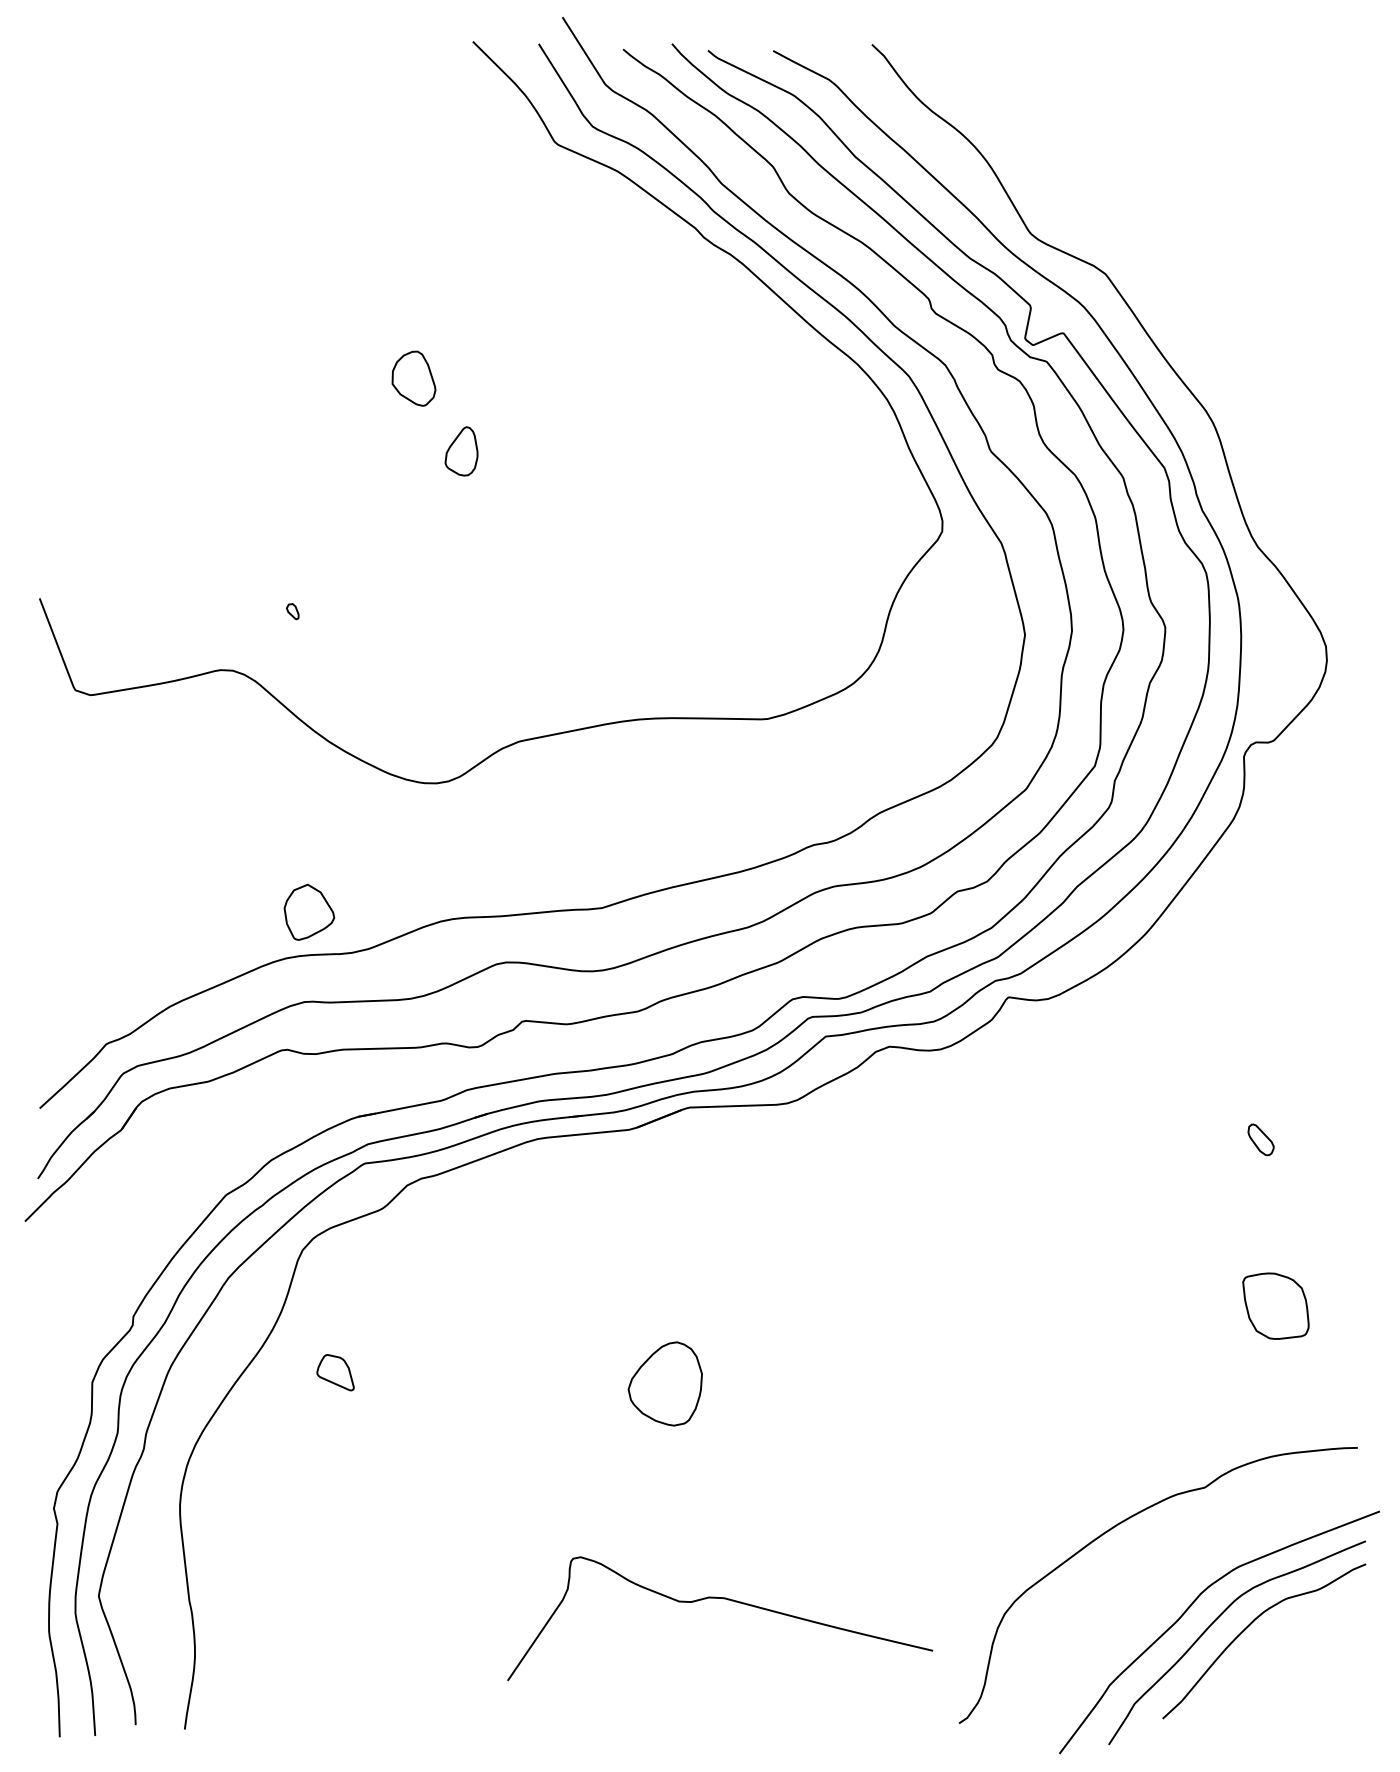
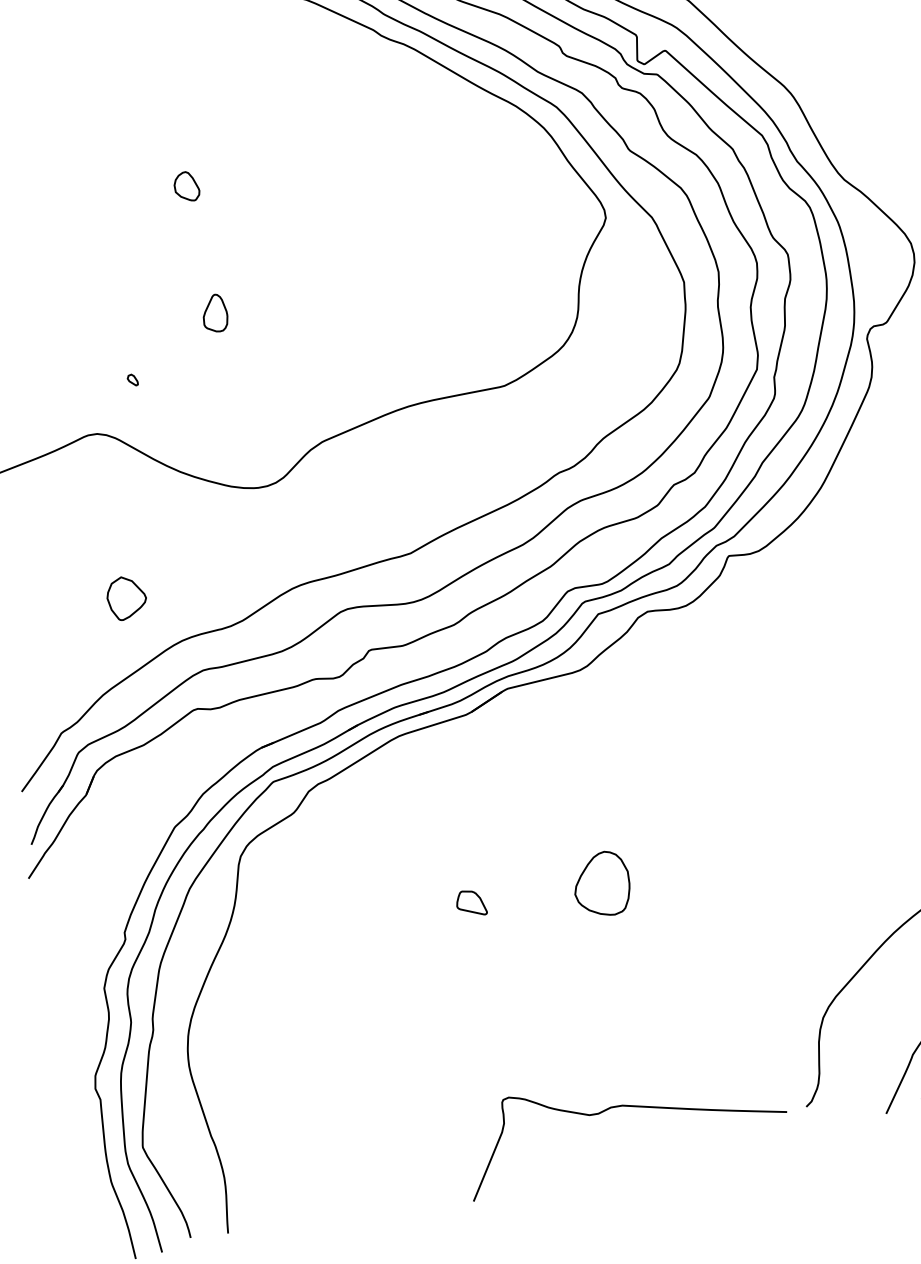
part: (413, 378) -> (186, 186), size x0.71
part: (461, 451) -> (214, 313), moved
part: (309, 911) -> (126, 597), moved
part: (335, 1372) -> (470, 903), moved
part: (664, 1383) -> (601, 884), moved
curve: (724, 1599) -> (622, 1106), moved

